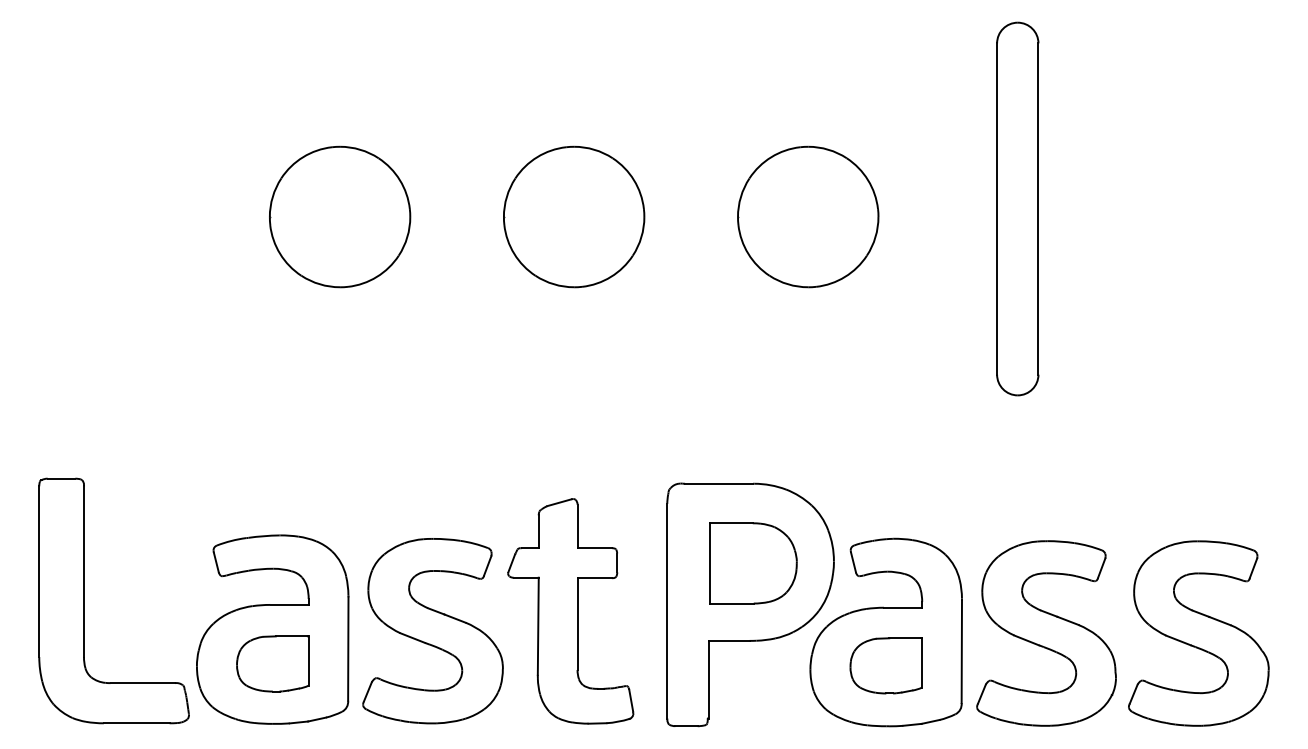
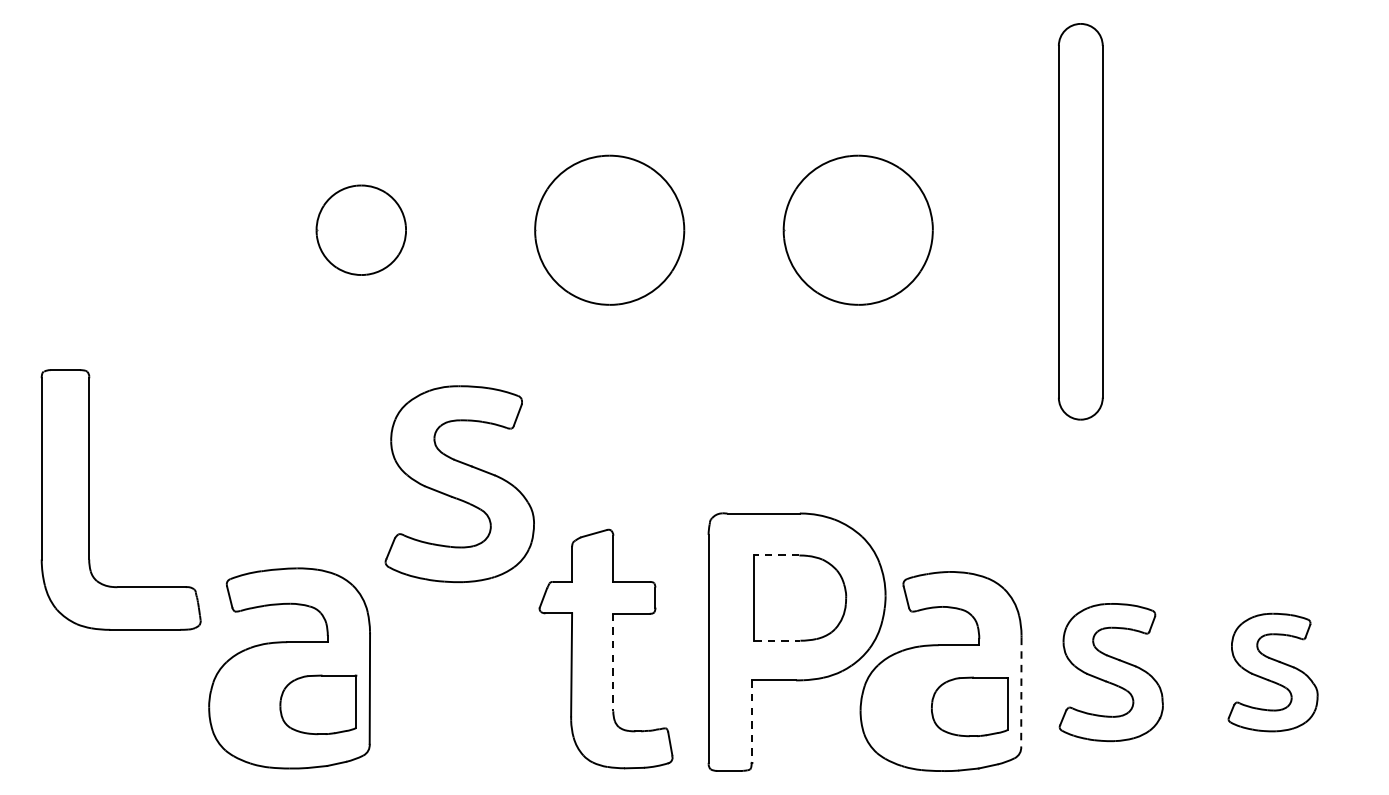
part: (340, 216) -> (361, 229), size x0.6
line: (731, 523) -> (776, 555), solid -> dashed
part: (84, 600) -> (89, 499), moved
line: (732, 603) -> (777, 640), solid -> dashed
line: (577, 624) -> (613, 662), solid -> dashed
part: (432, 631) -> (459, 484), moved
part: (1046, 633) -> (1111, 672), size x0.7
part: (1198, 633) -> (1272, 672), size x0.6
line: (961, 652) -> (1021, 692), solid -> dashed
part: (272, 663) -> (318, 704), moved
part: (885, 665) -> (969, 706), moved
line: (708, 679) -> (752, 721), solid -> dashed

